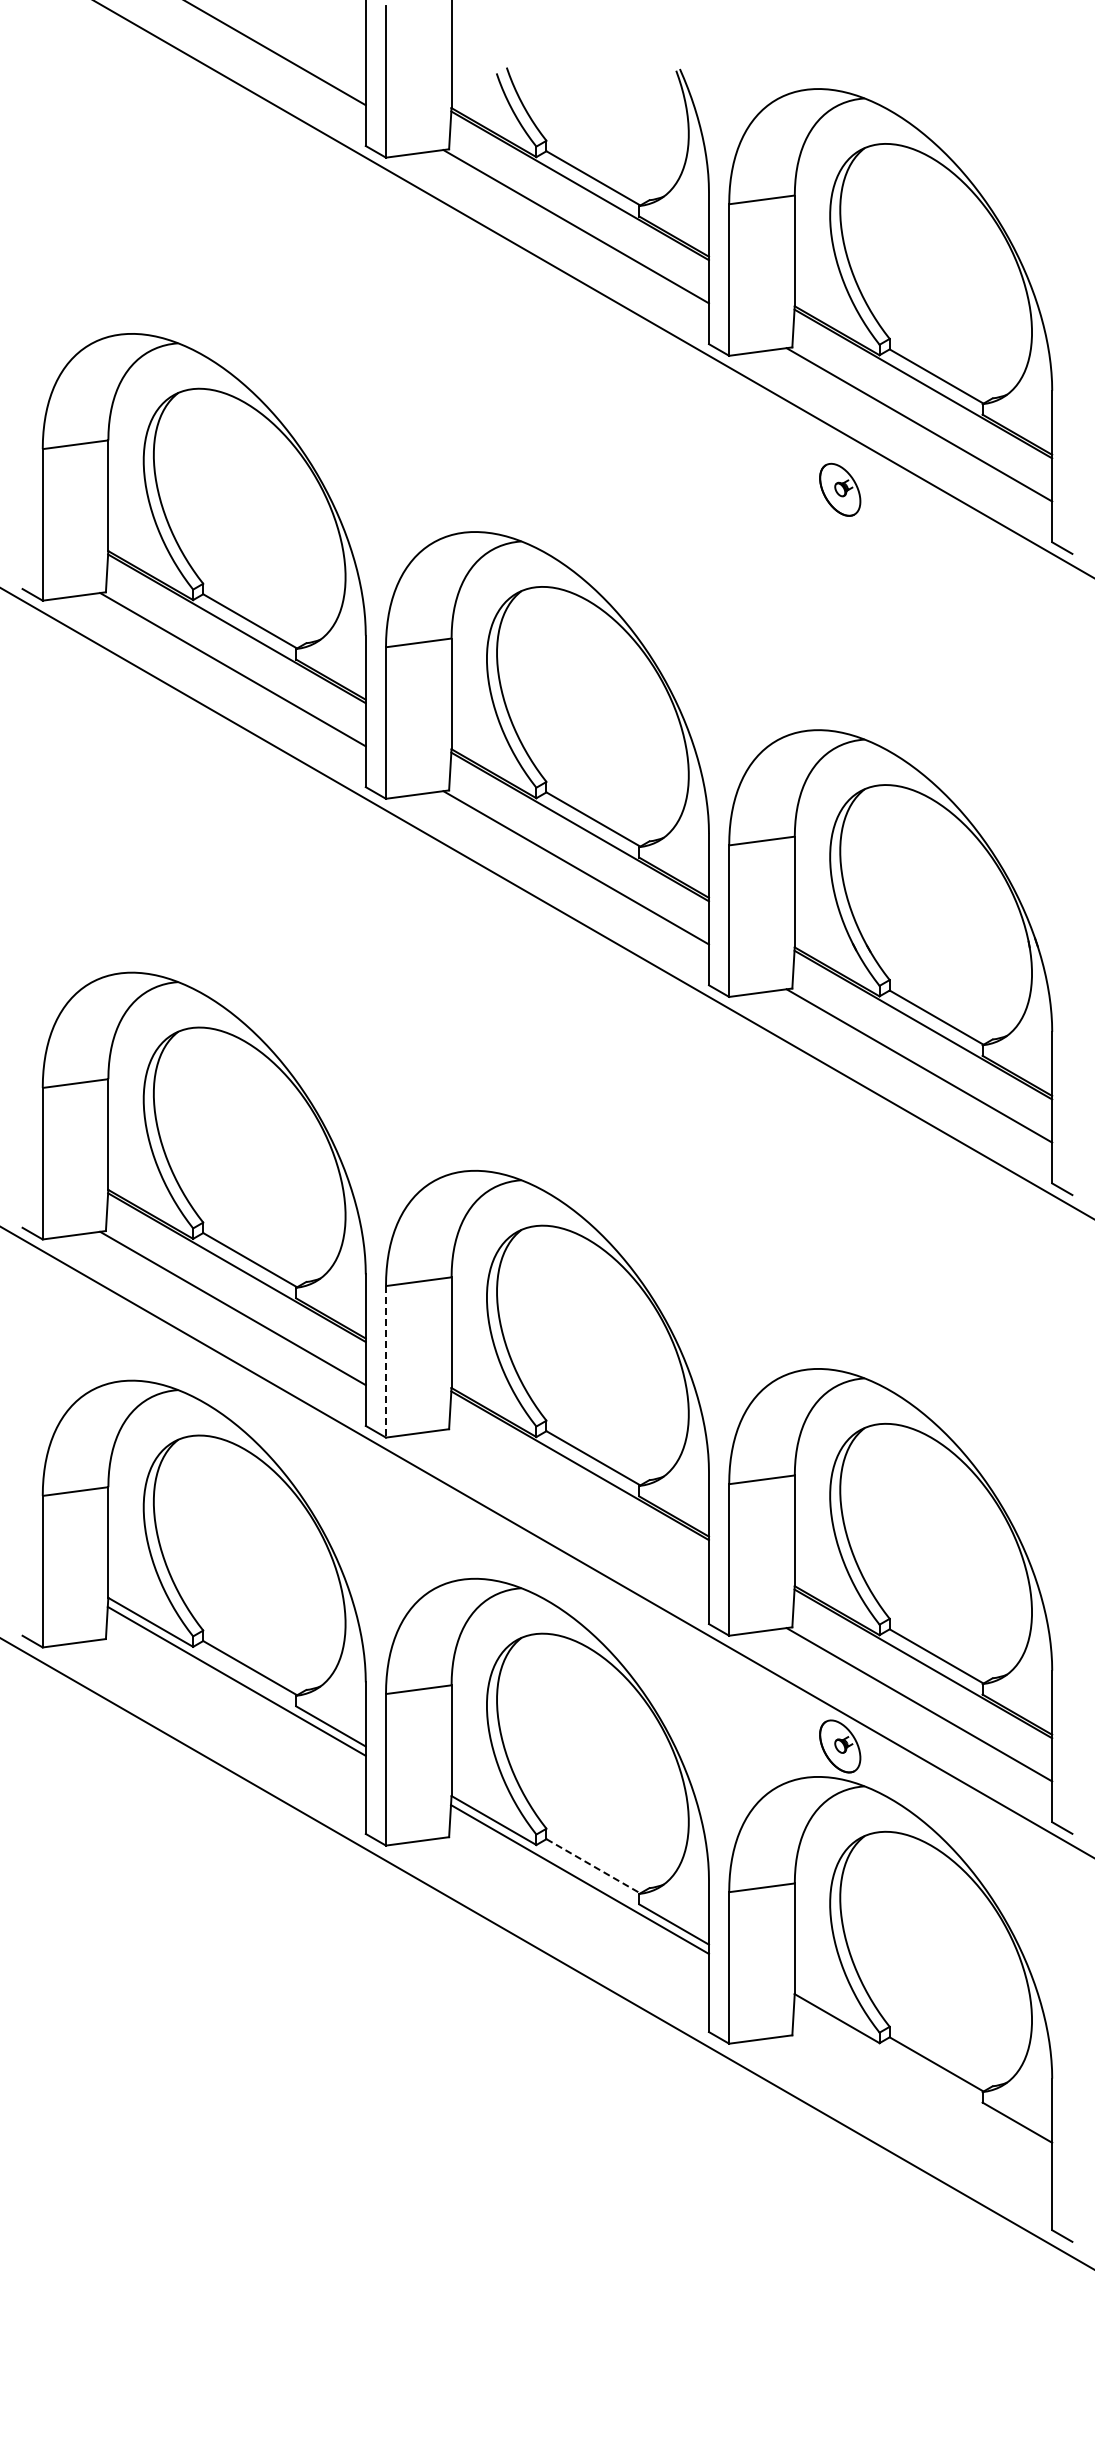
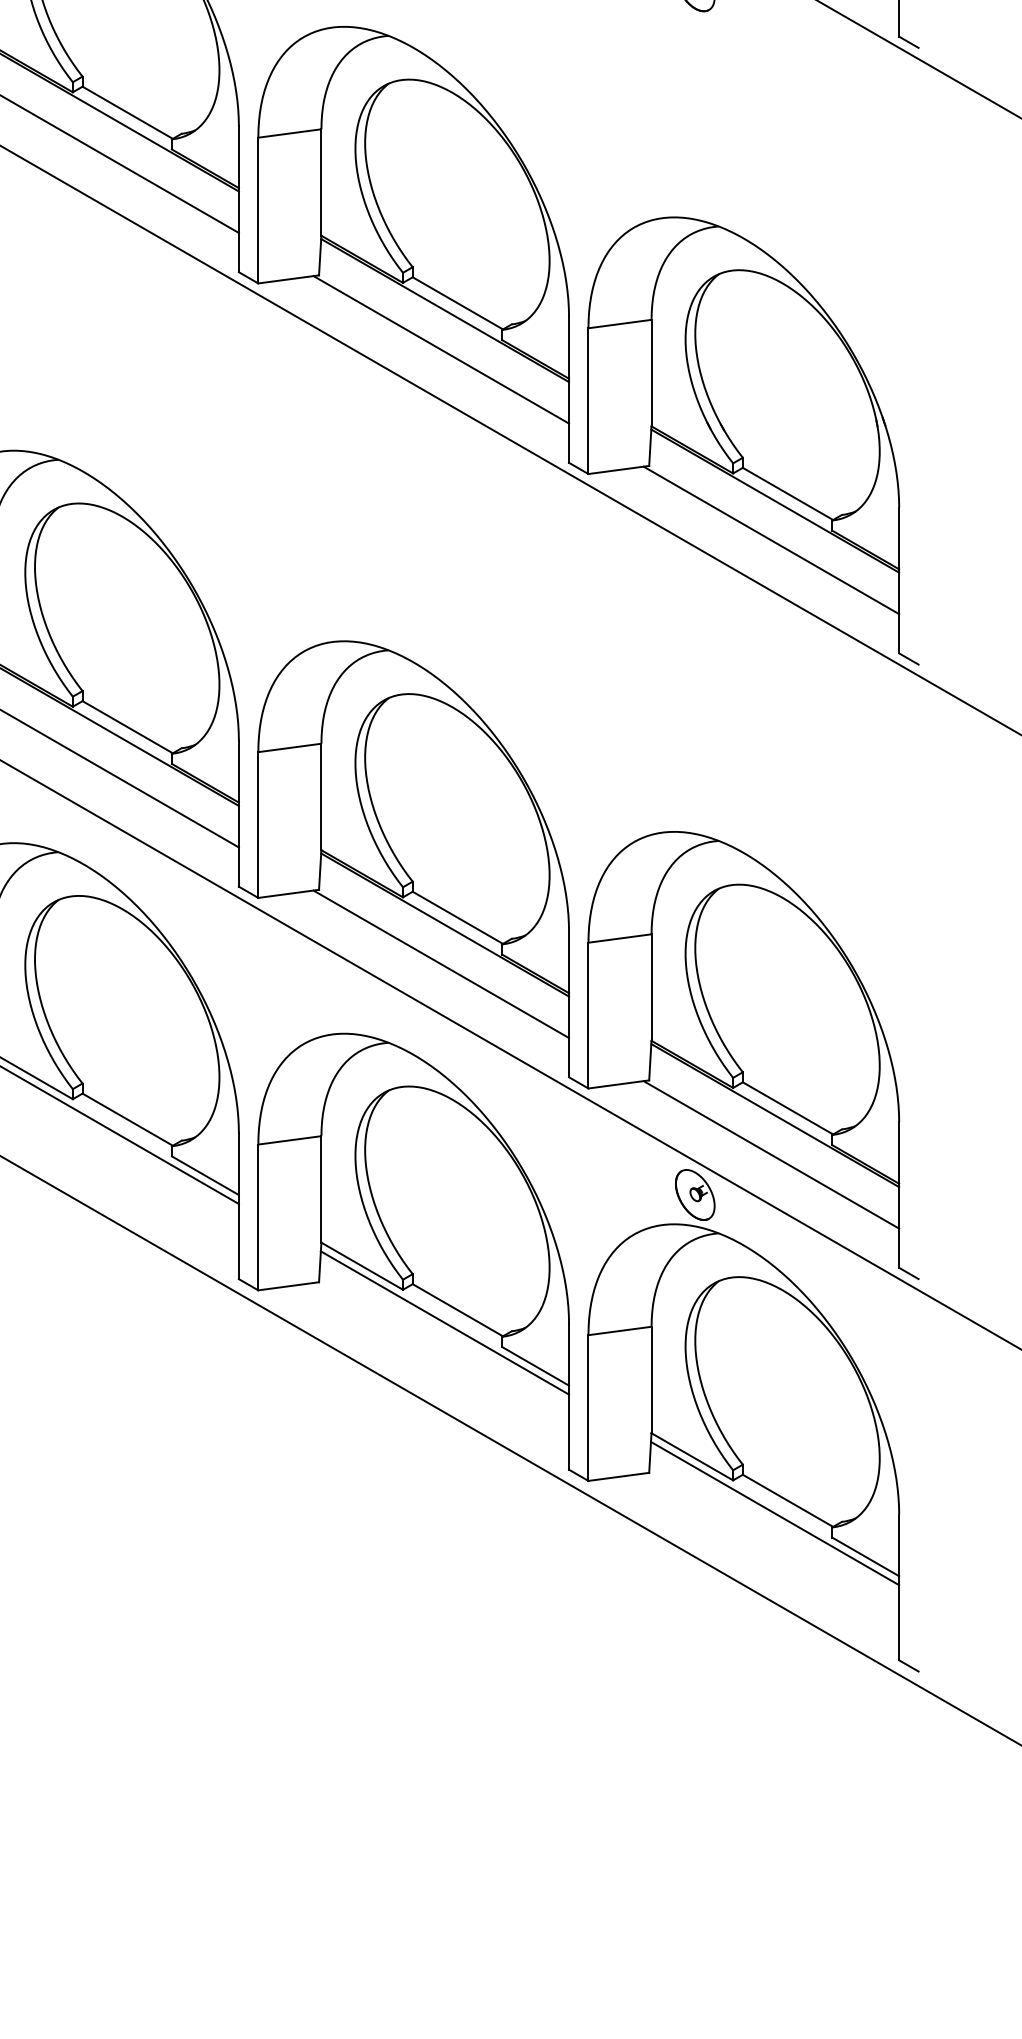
line: (385, 1361) -> (257, 824), dashed -> solid
line: (576, 1506) -> (441, 964), added
line: (593, 1866) -> (457, 1310), dashed -> solid
line: (923, 2077) -> (775, 1513), added

